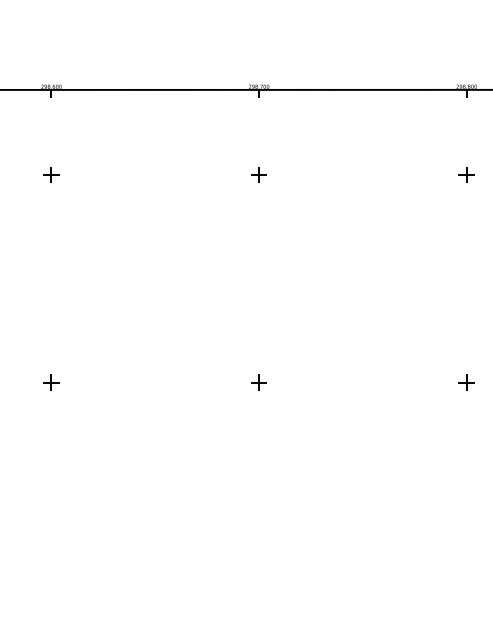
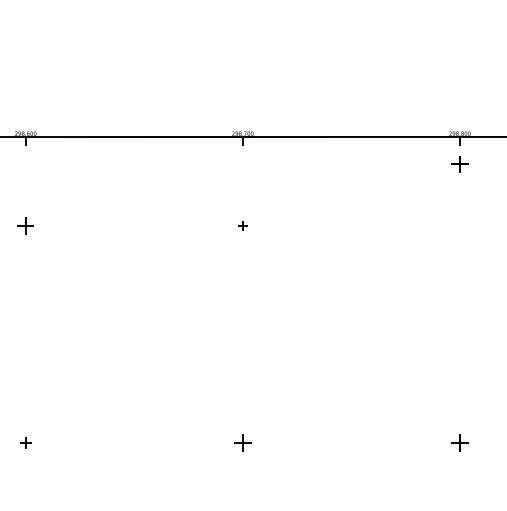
part: (258, 174) -> (242, 225), size x0.6
part: (466, 174) -> (459, 163), moved
part: (51, 382) -> (25, 442), size x0.7

